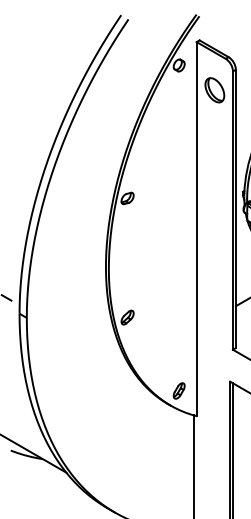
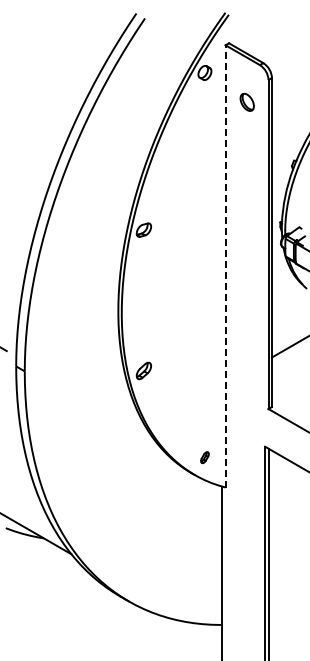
part: (215, 90) -> (247, 102), size x0.6
line: (196, 228) -> (225, 265), solid -> dashed
part: (178, 390) -> (204, 457), size x0.6

